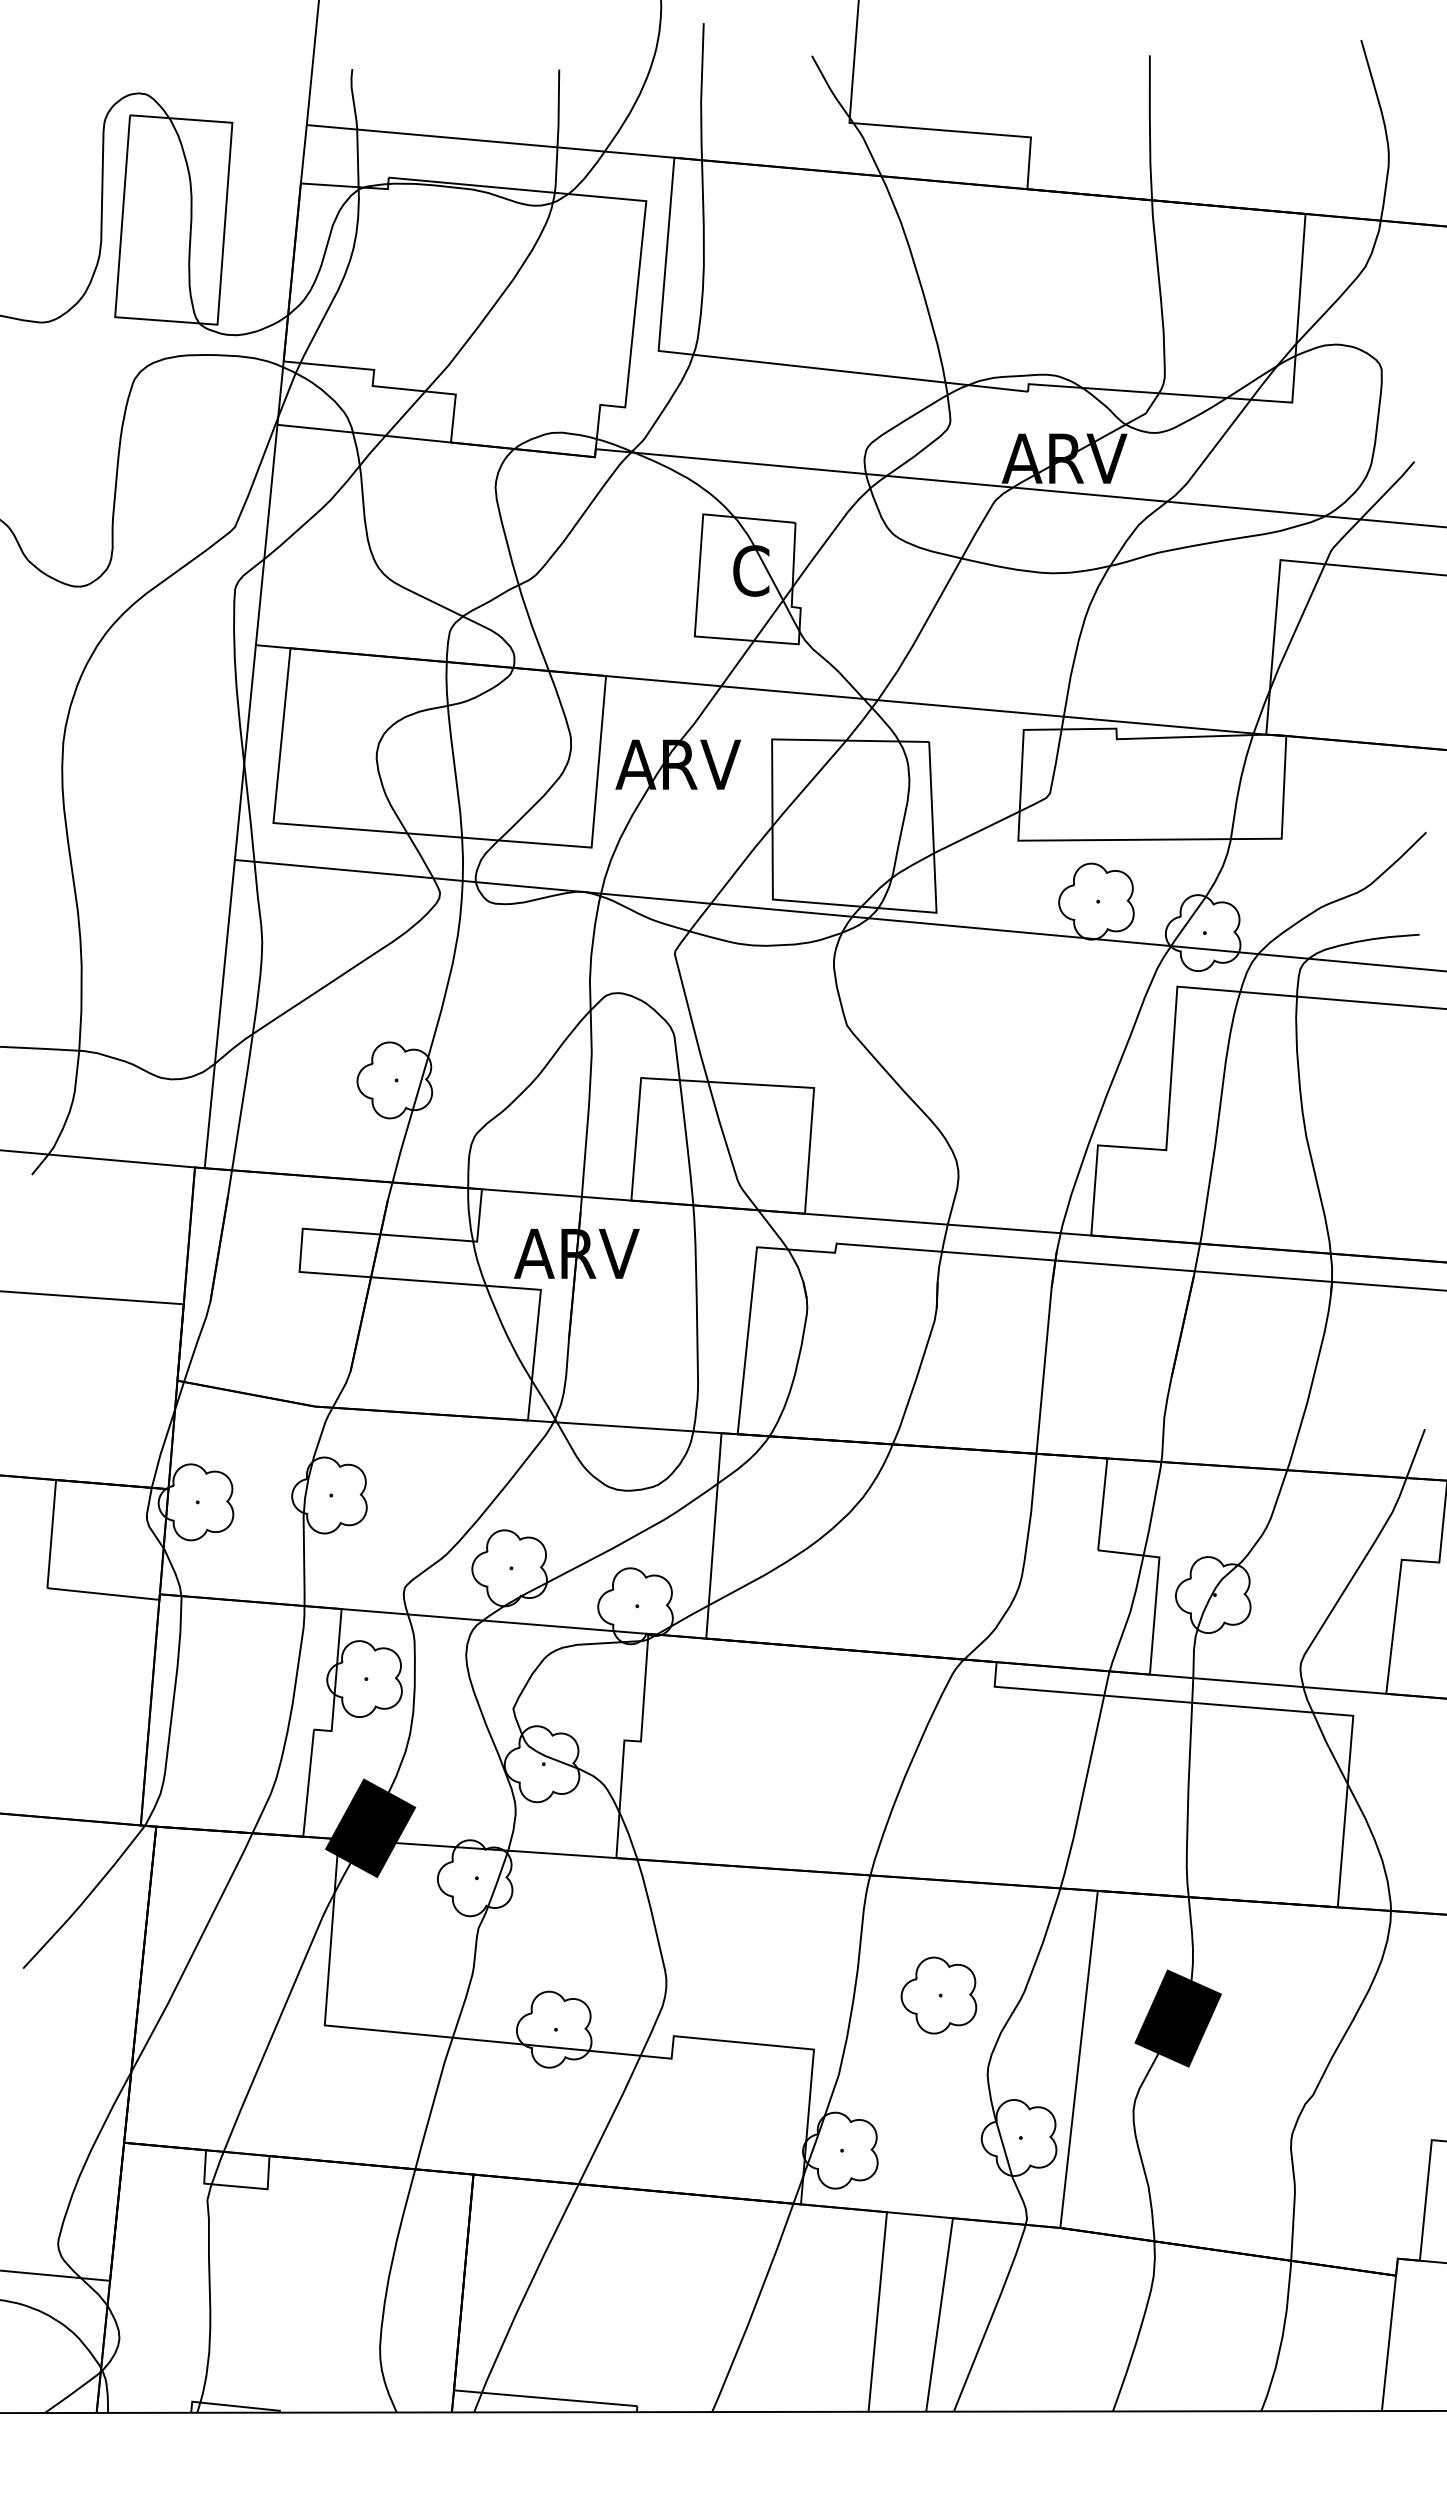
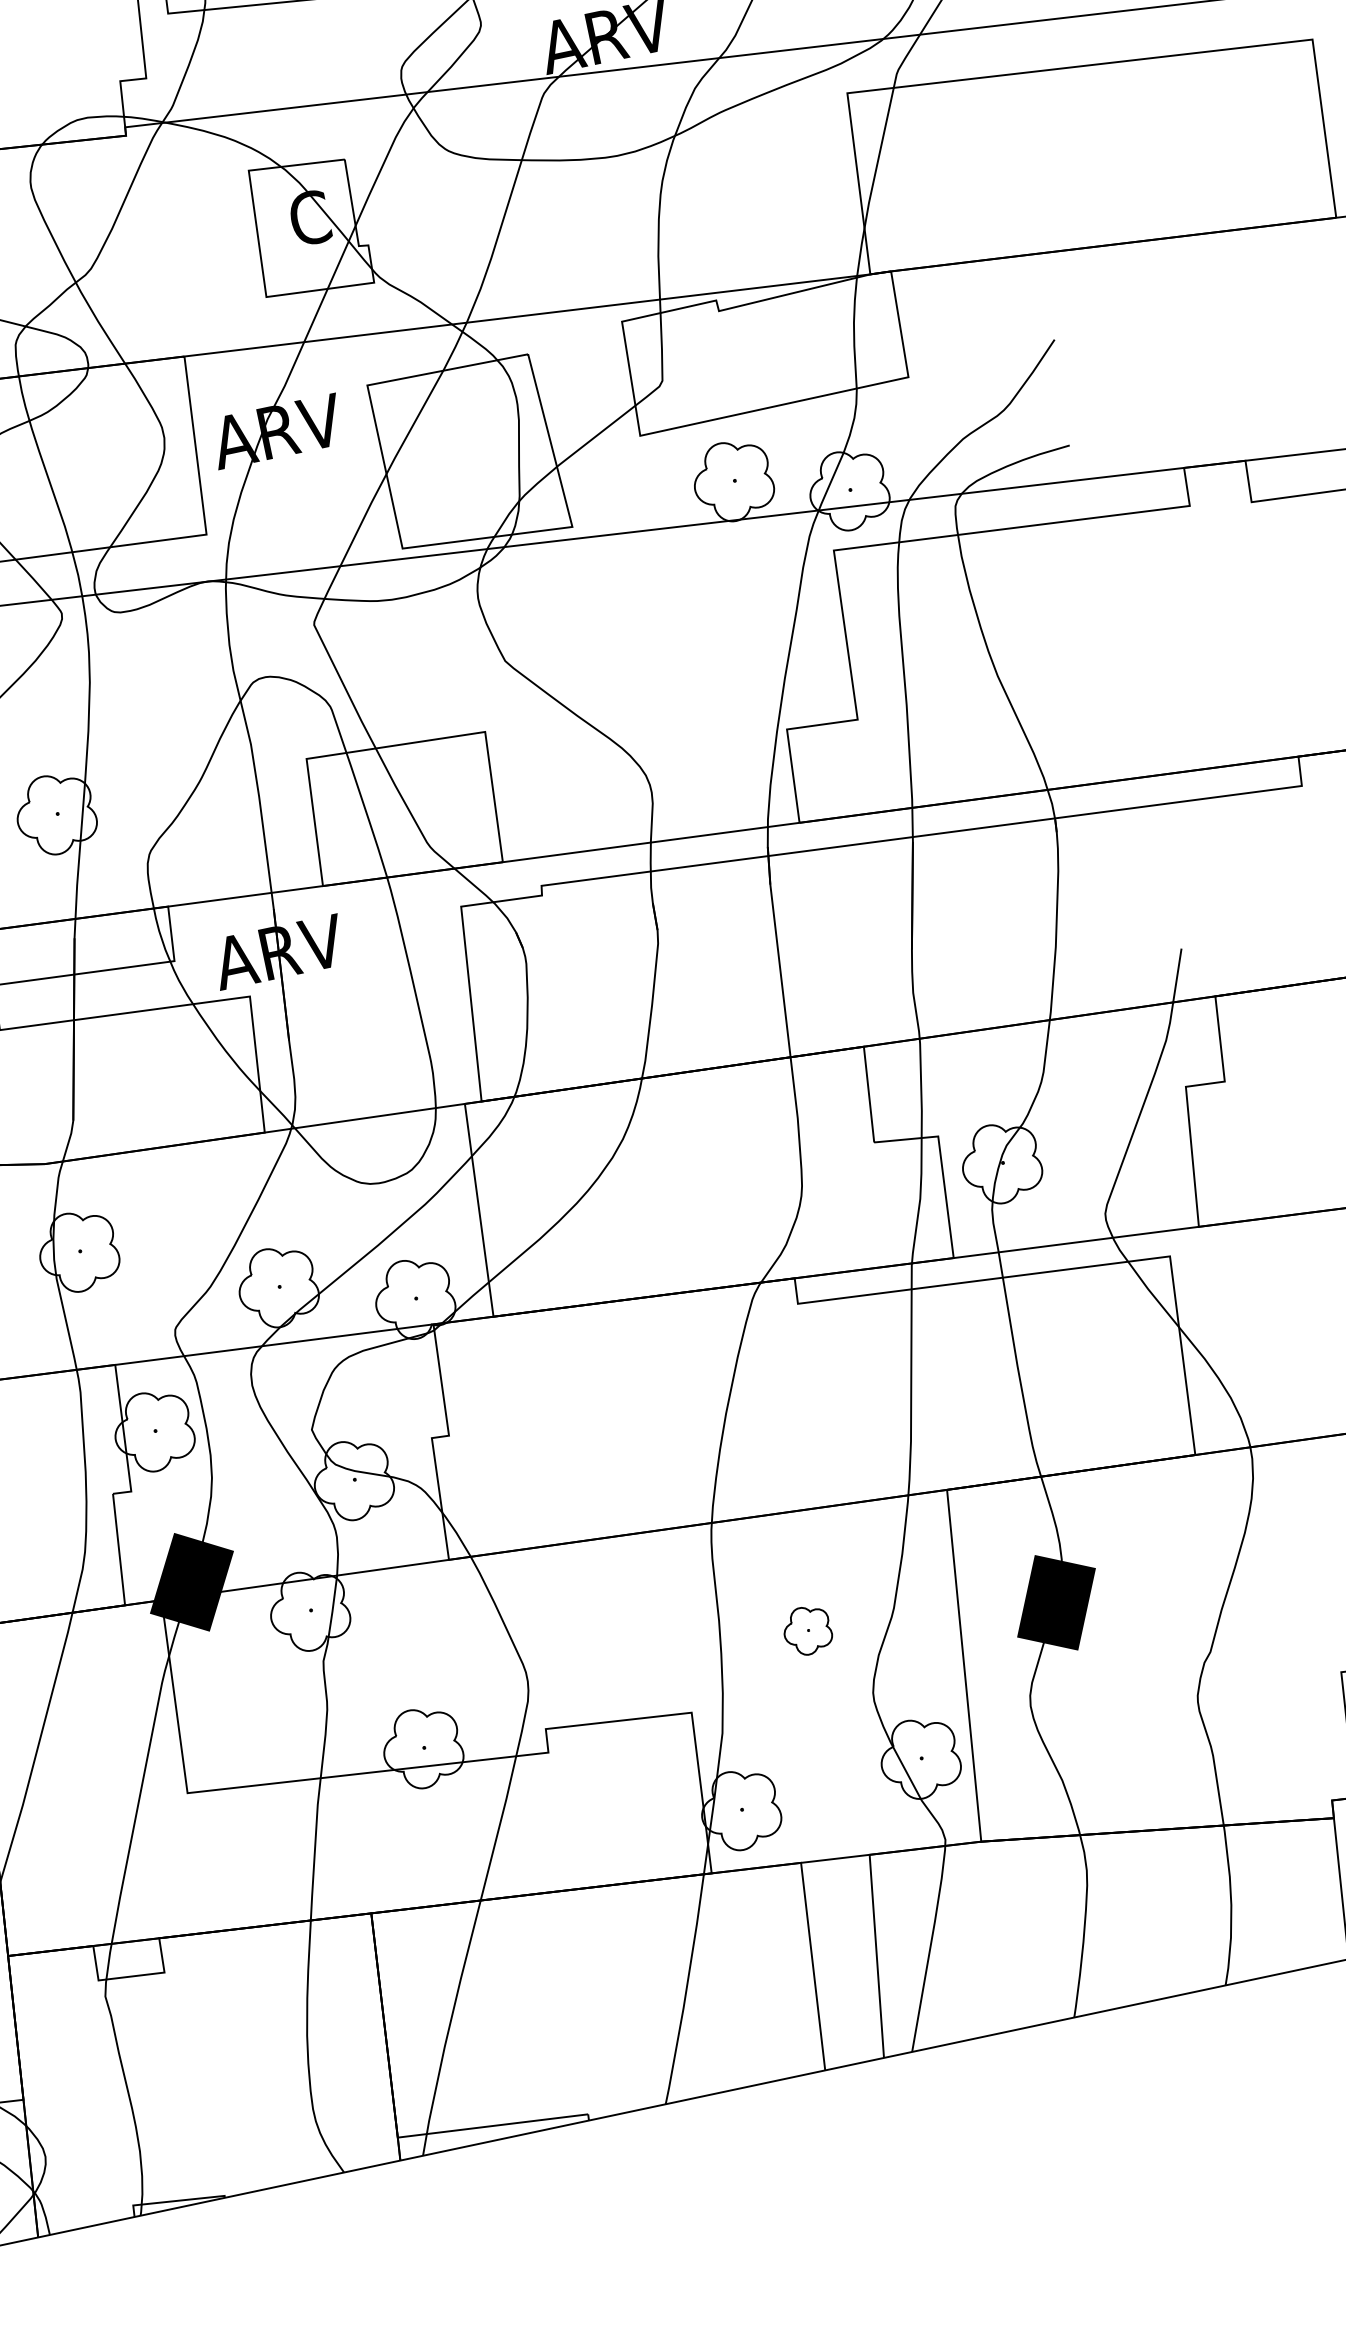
part: (938, 1995) -> (807, 1630), size x0.6

